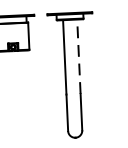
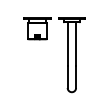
line: (79, 55) -> (76, 43), dashed -> solid

